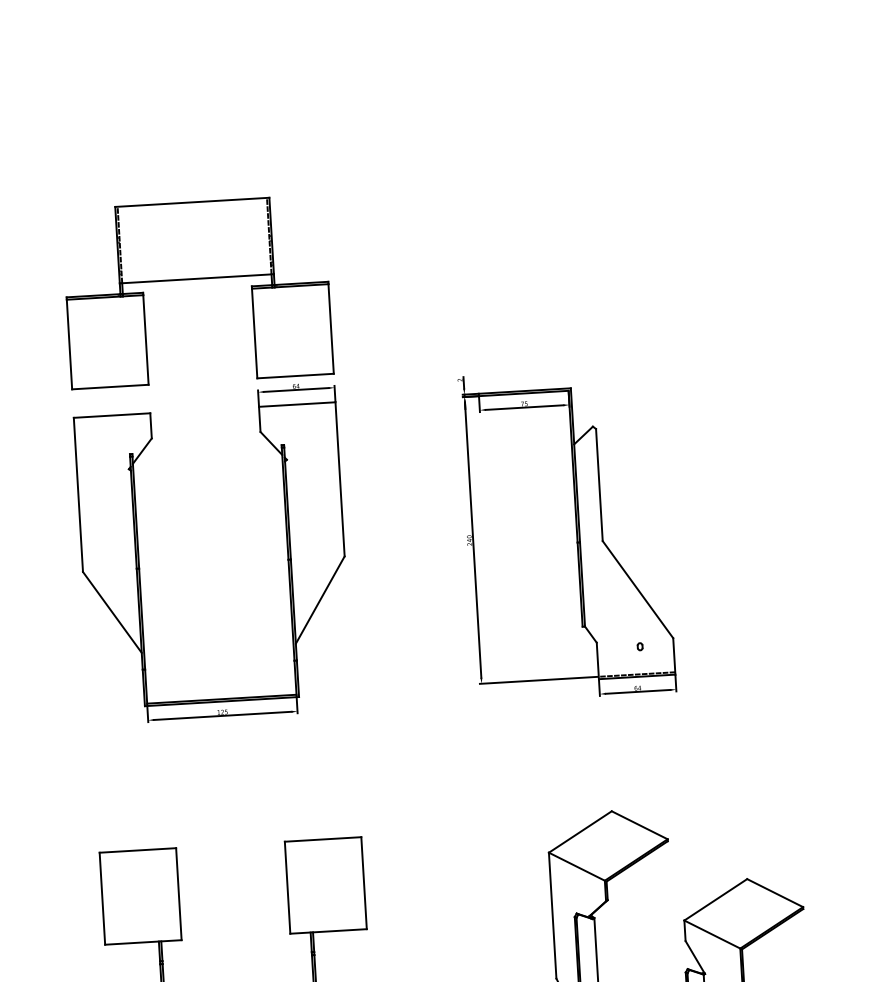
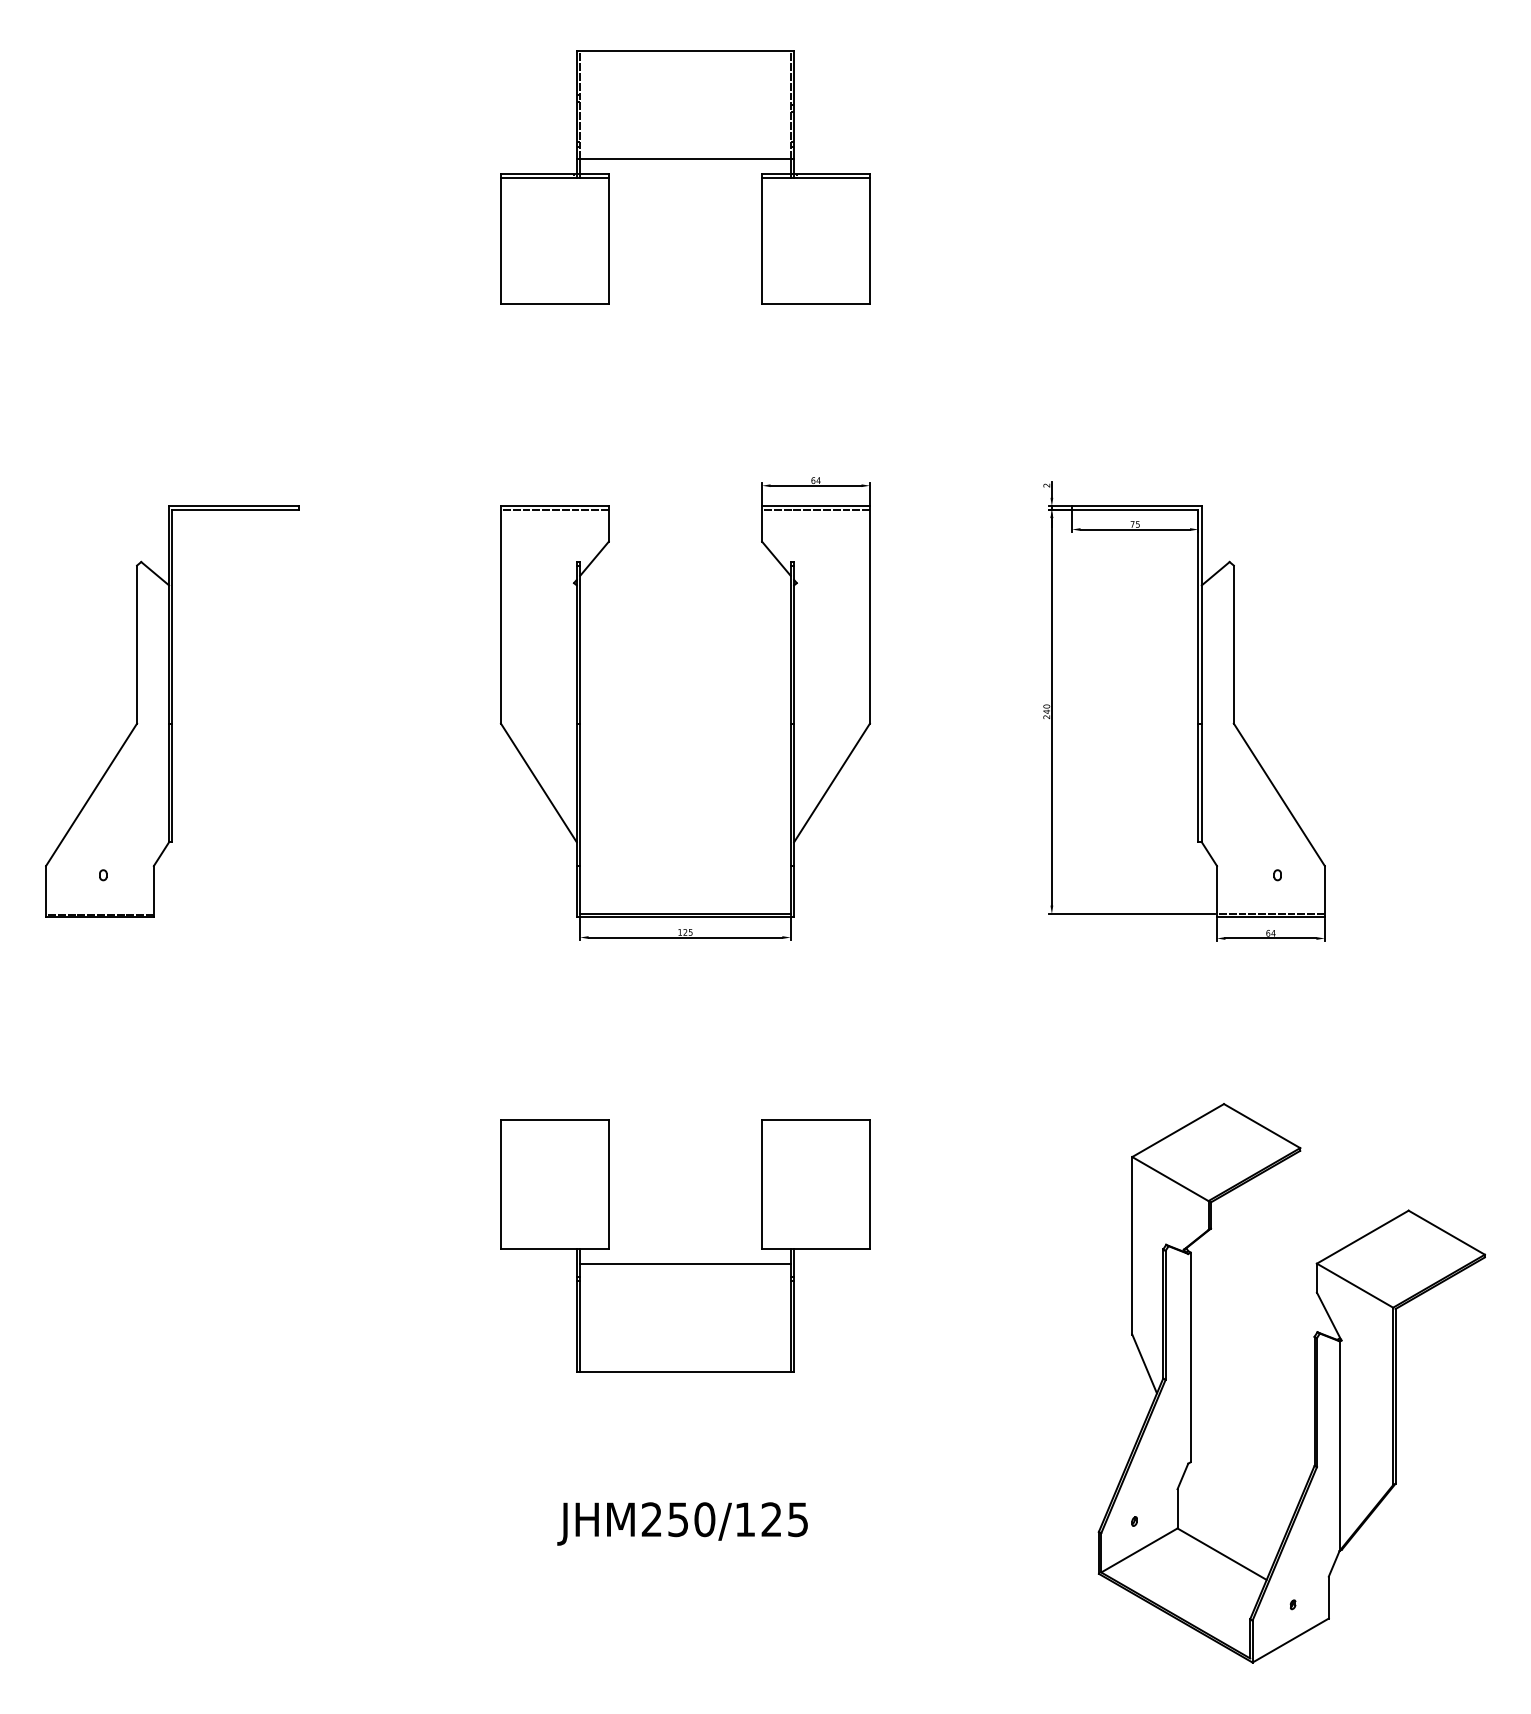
part: (196, 279) -> (685, 159), moved
line: (297, 406) -> (815, 509), added
line: (111, 417) -> (554, 509), added
line: (236, 947) -> (685, 1264), added

